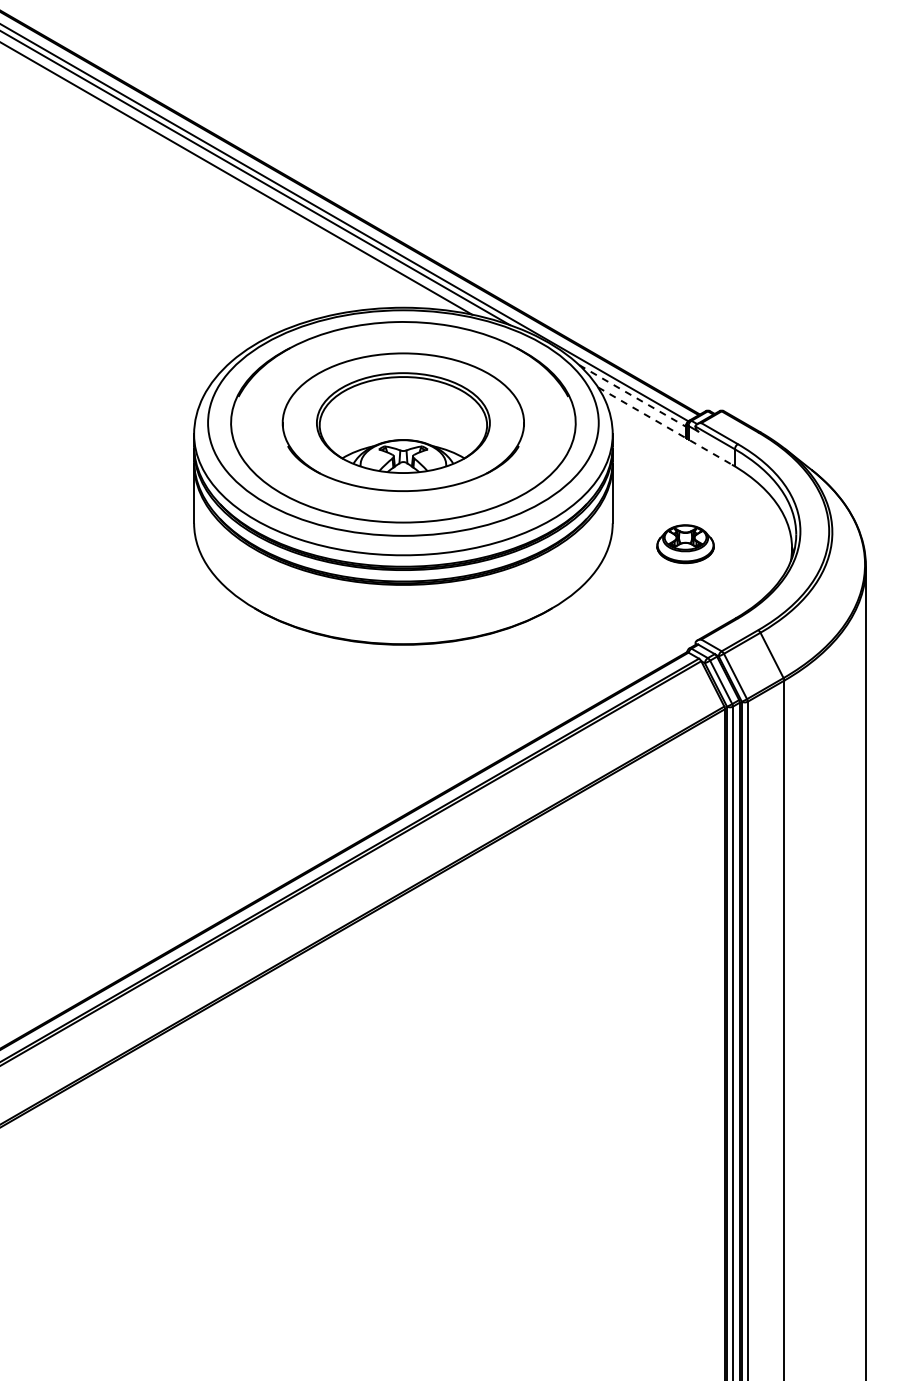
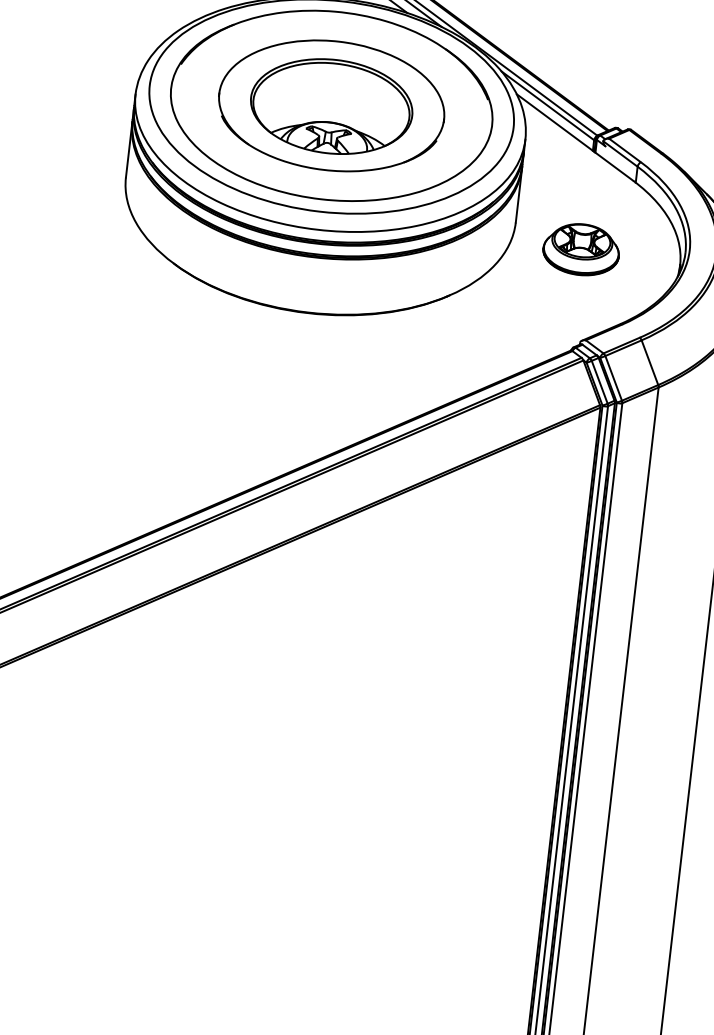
line: (632, 396) -> (547, 106), dashed -> solid
line: (665, 426) -> (575, 138), dashed -> solid
part: (685, 544) -> (581, 250), size x1.43

